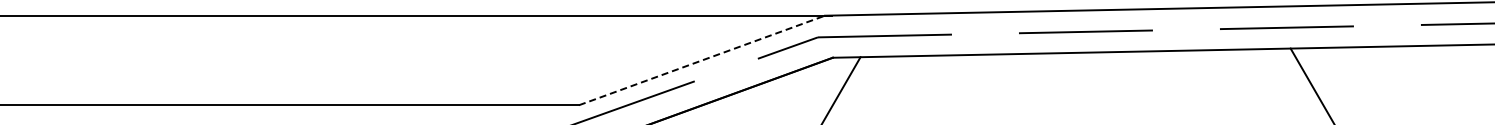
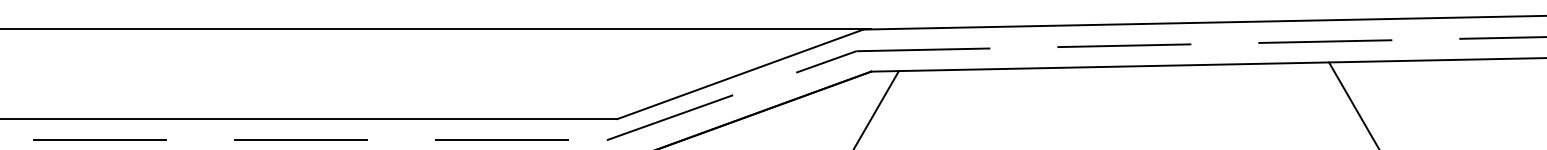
line: (702, 60) -> (740, 74), dashed -> solid

